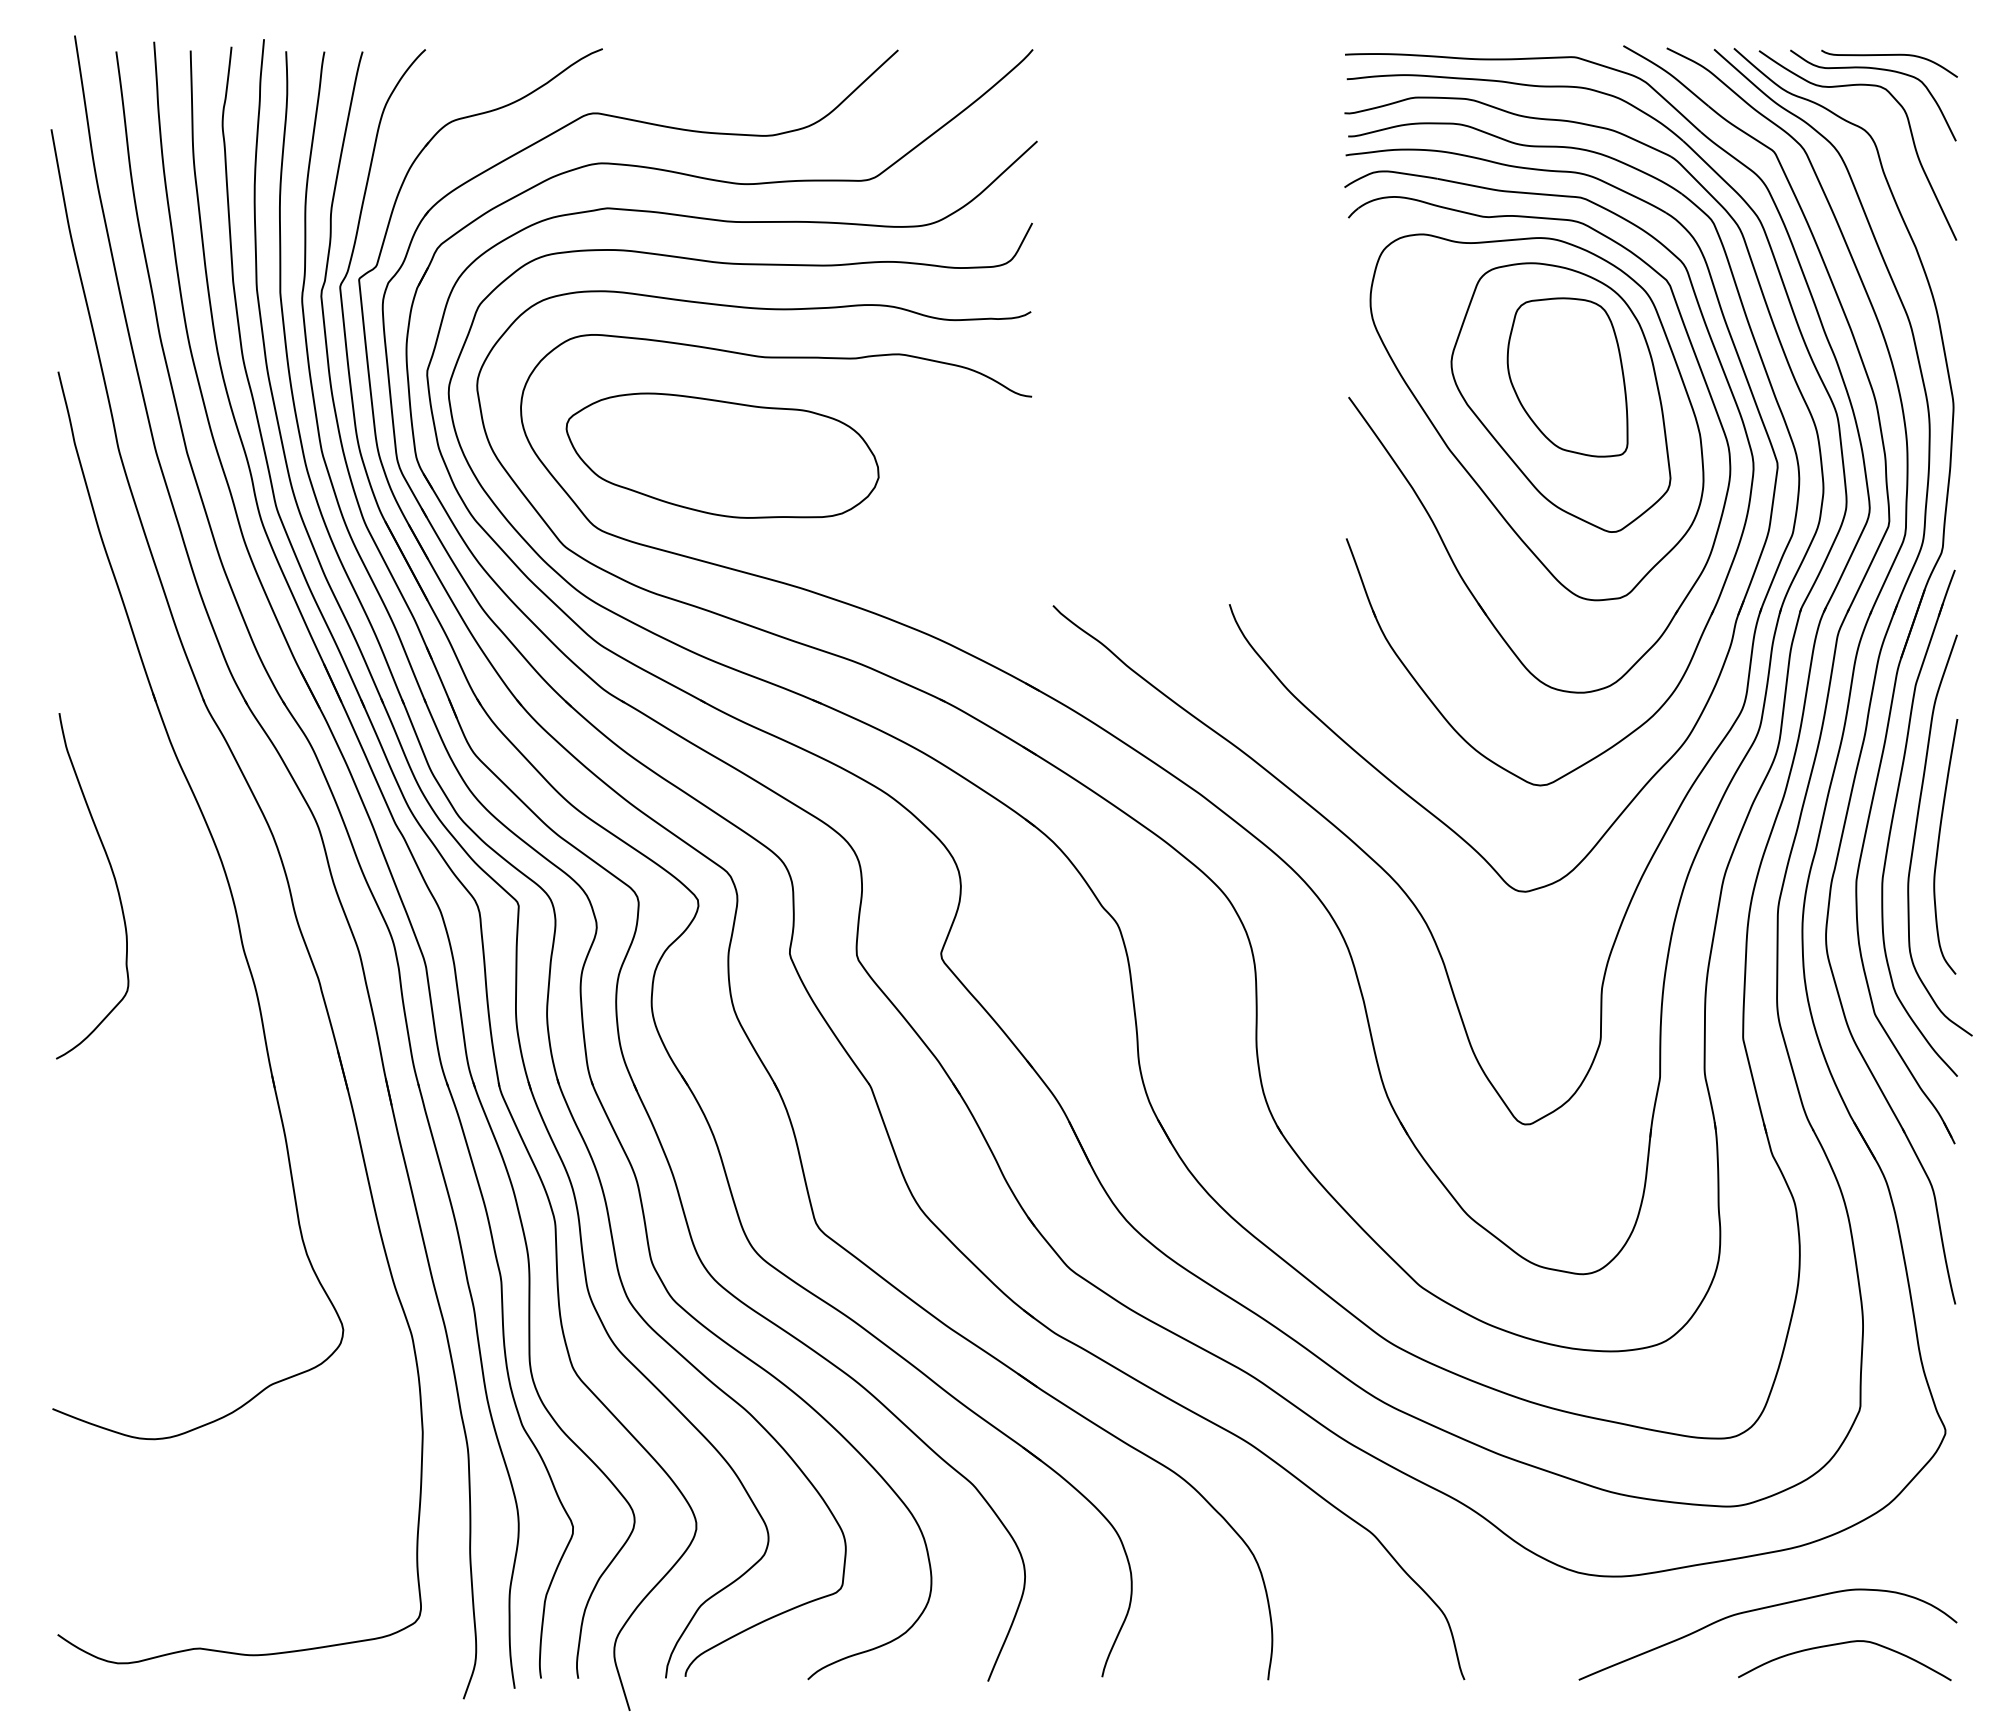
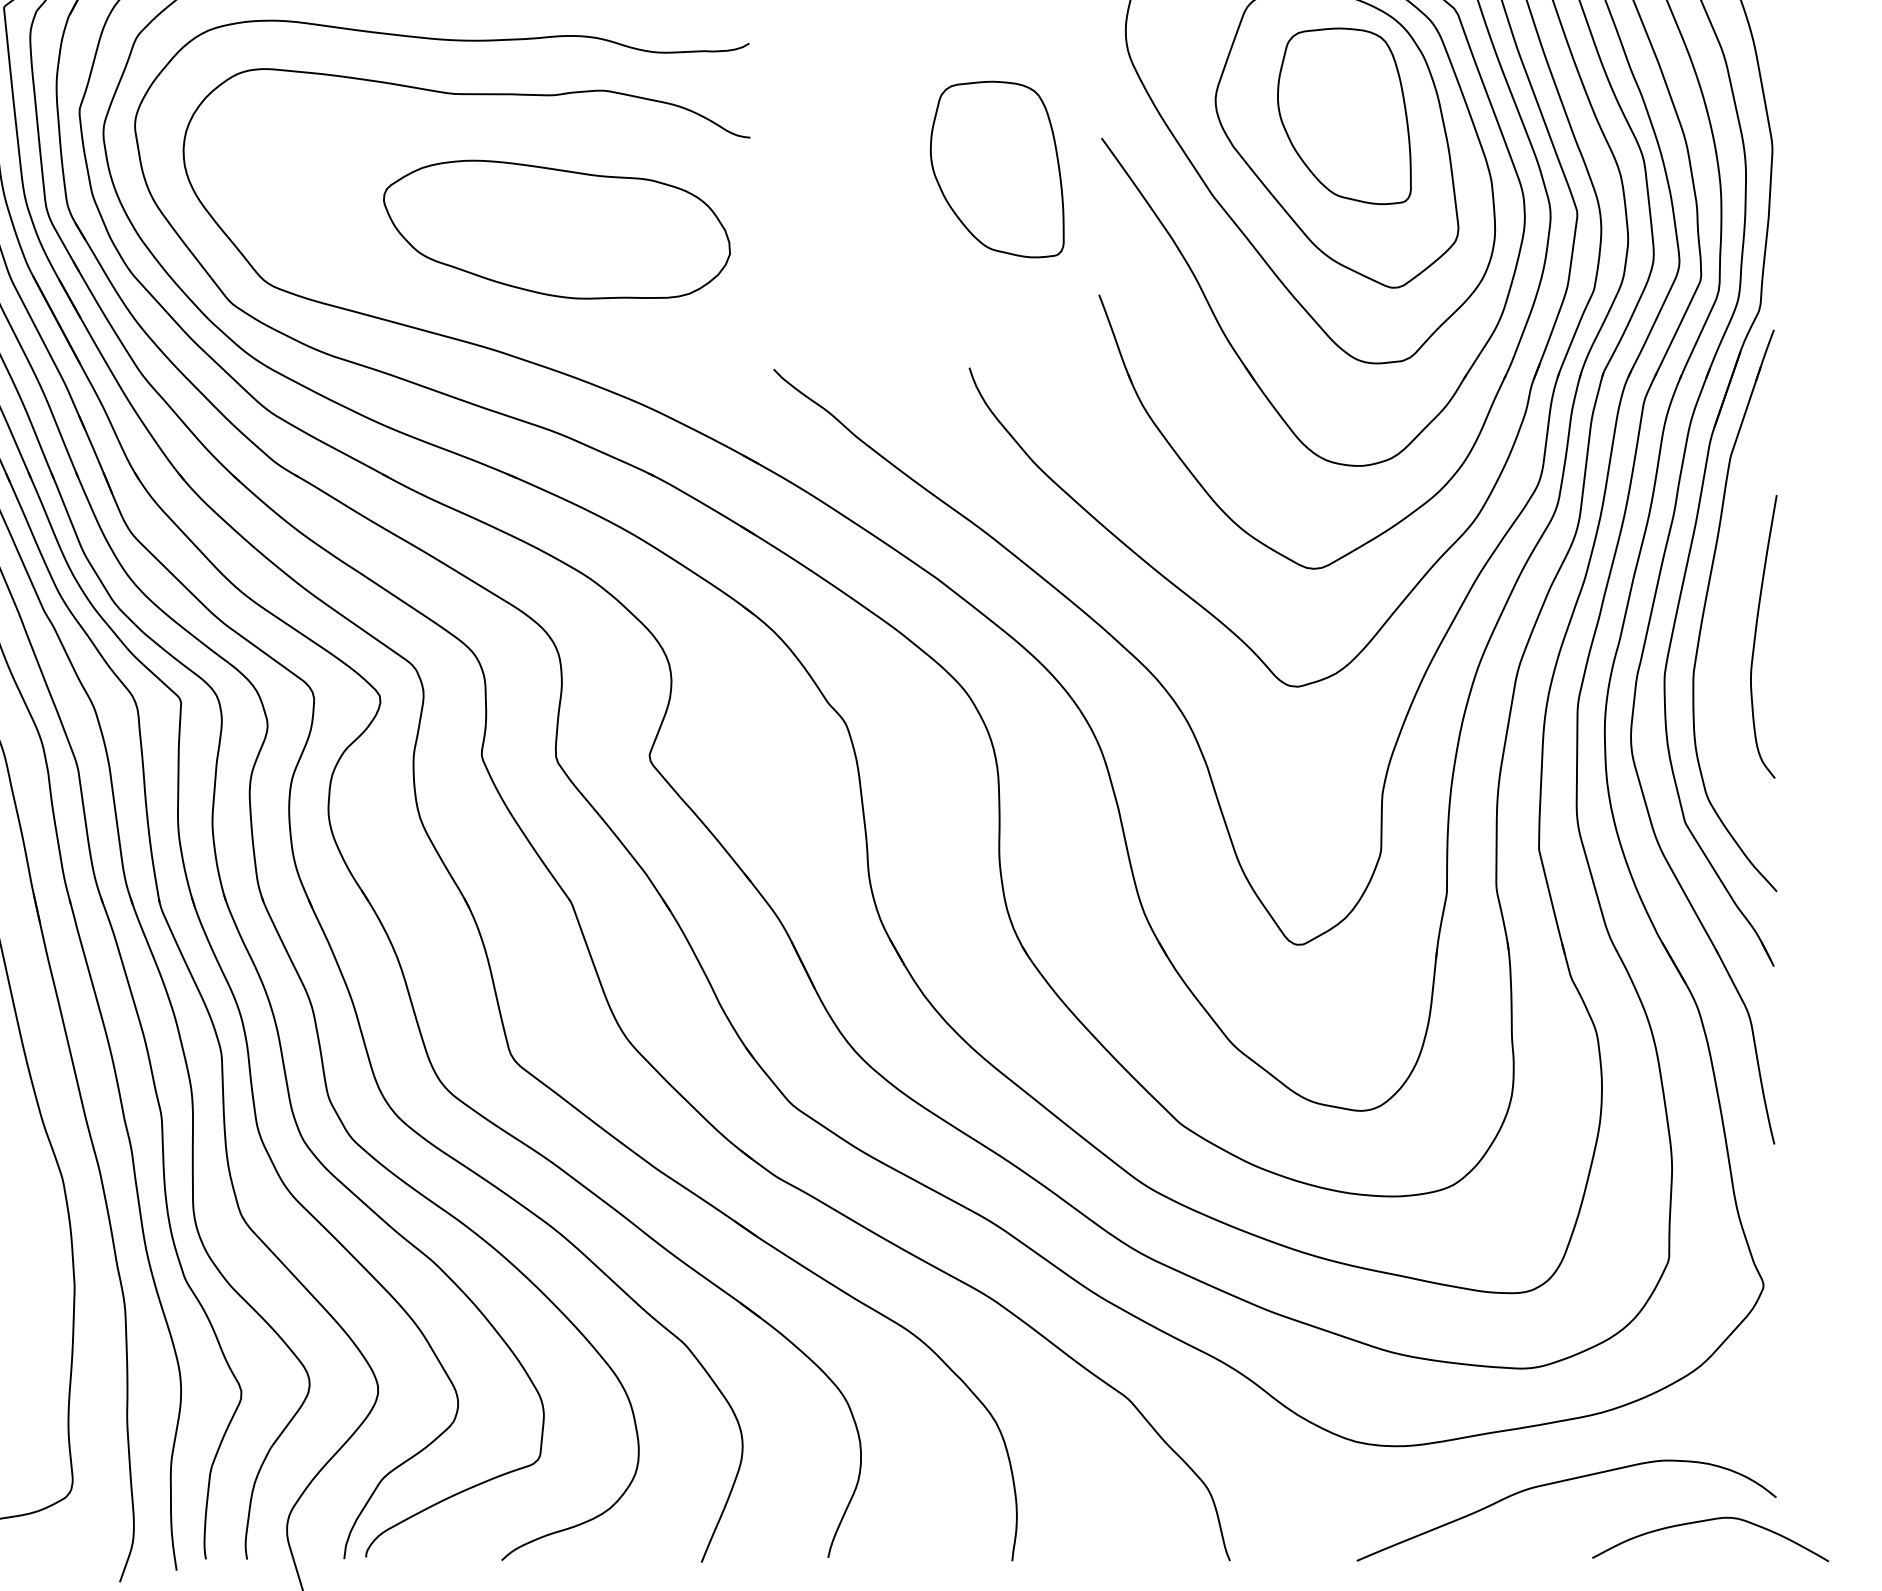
part: (1254, 425) -> (997, 169), added
part: (722, 455) -> (556, 229), moved
curve: (1916, 832) -> (1731, 620), removed
curve: (1842, 1644) -> (1708, 1521), moved

